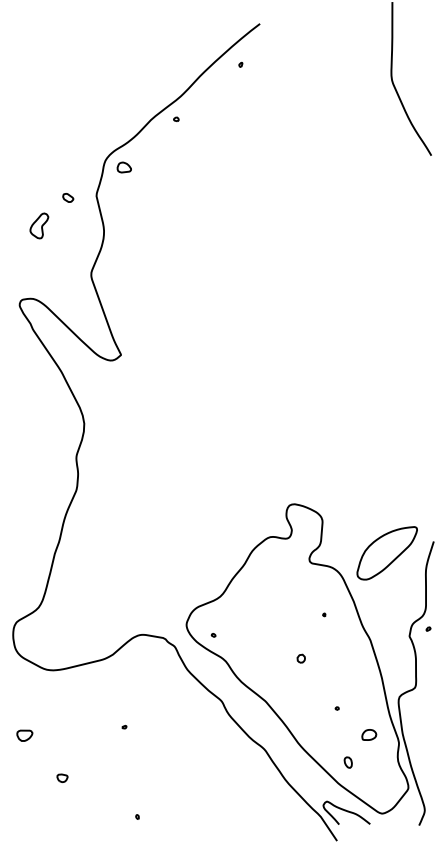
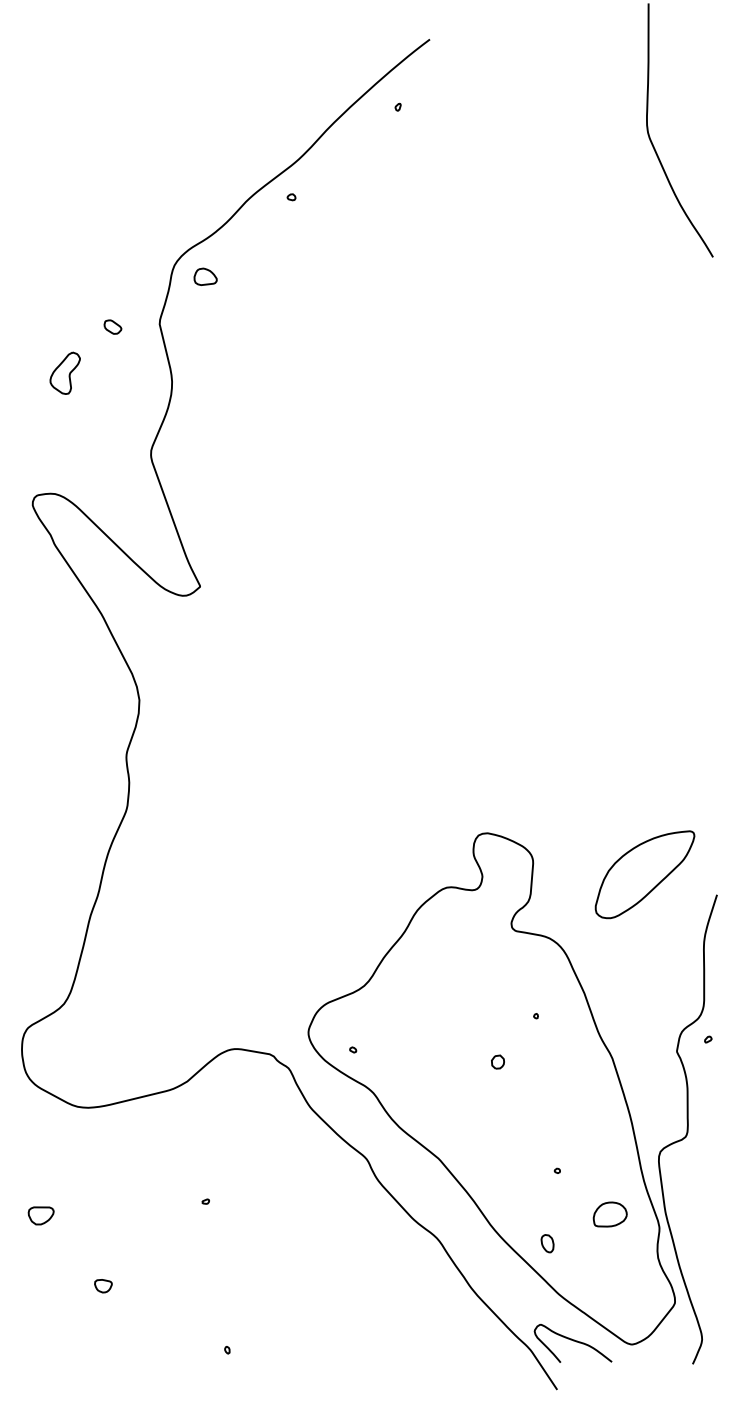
part: (386, 553) -> (643, 875), moved
part: (300, 658) -> (496, 1061), moved
part: (369, 734) -> (610, 1213), size x1.43
part: (347, 762) -> (546, 1243), moved

